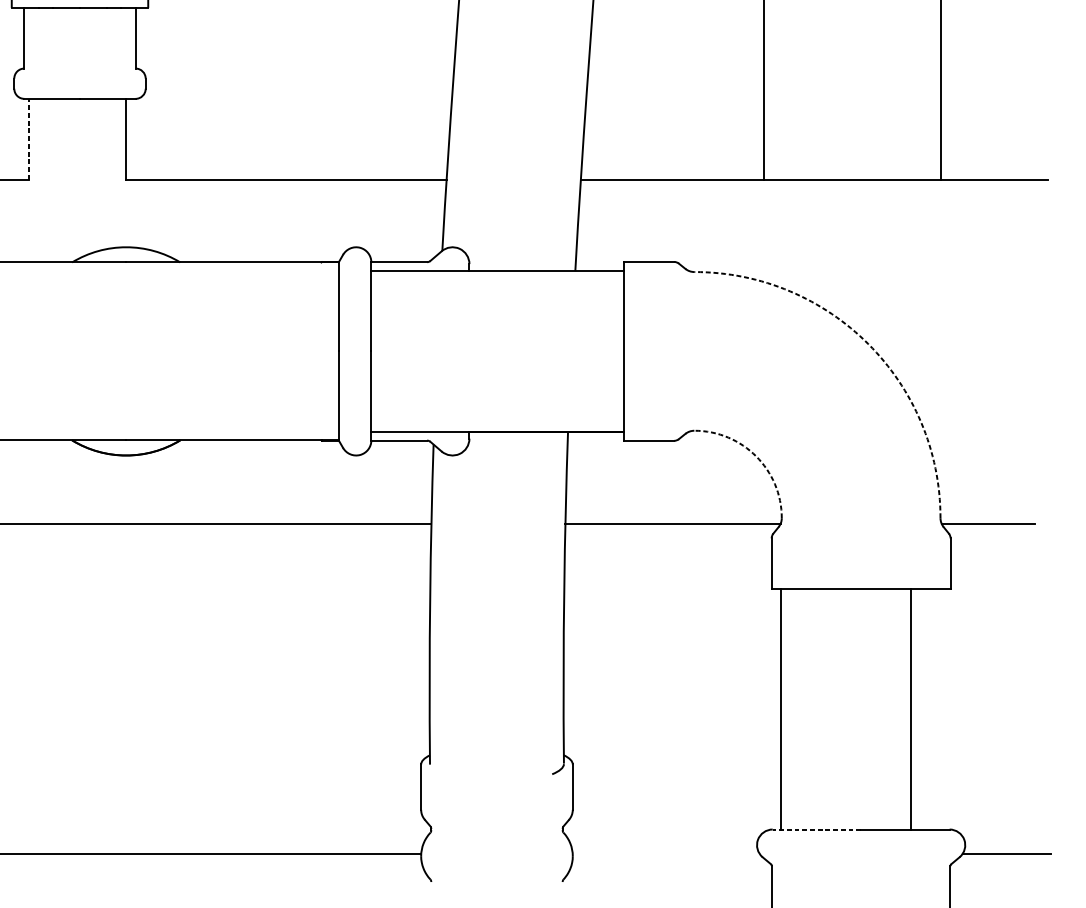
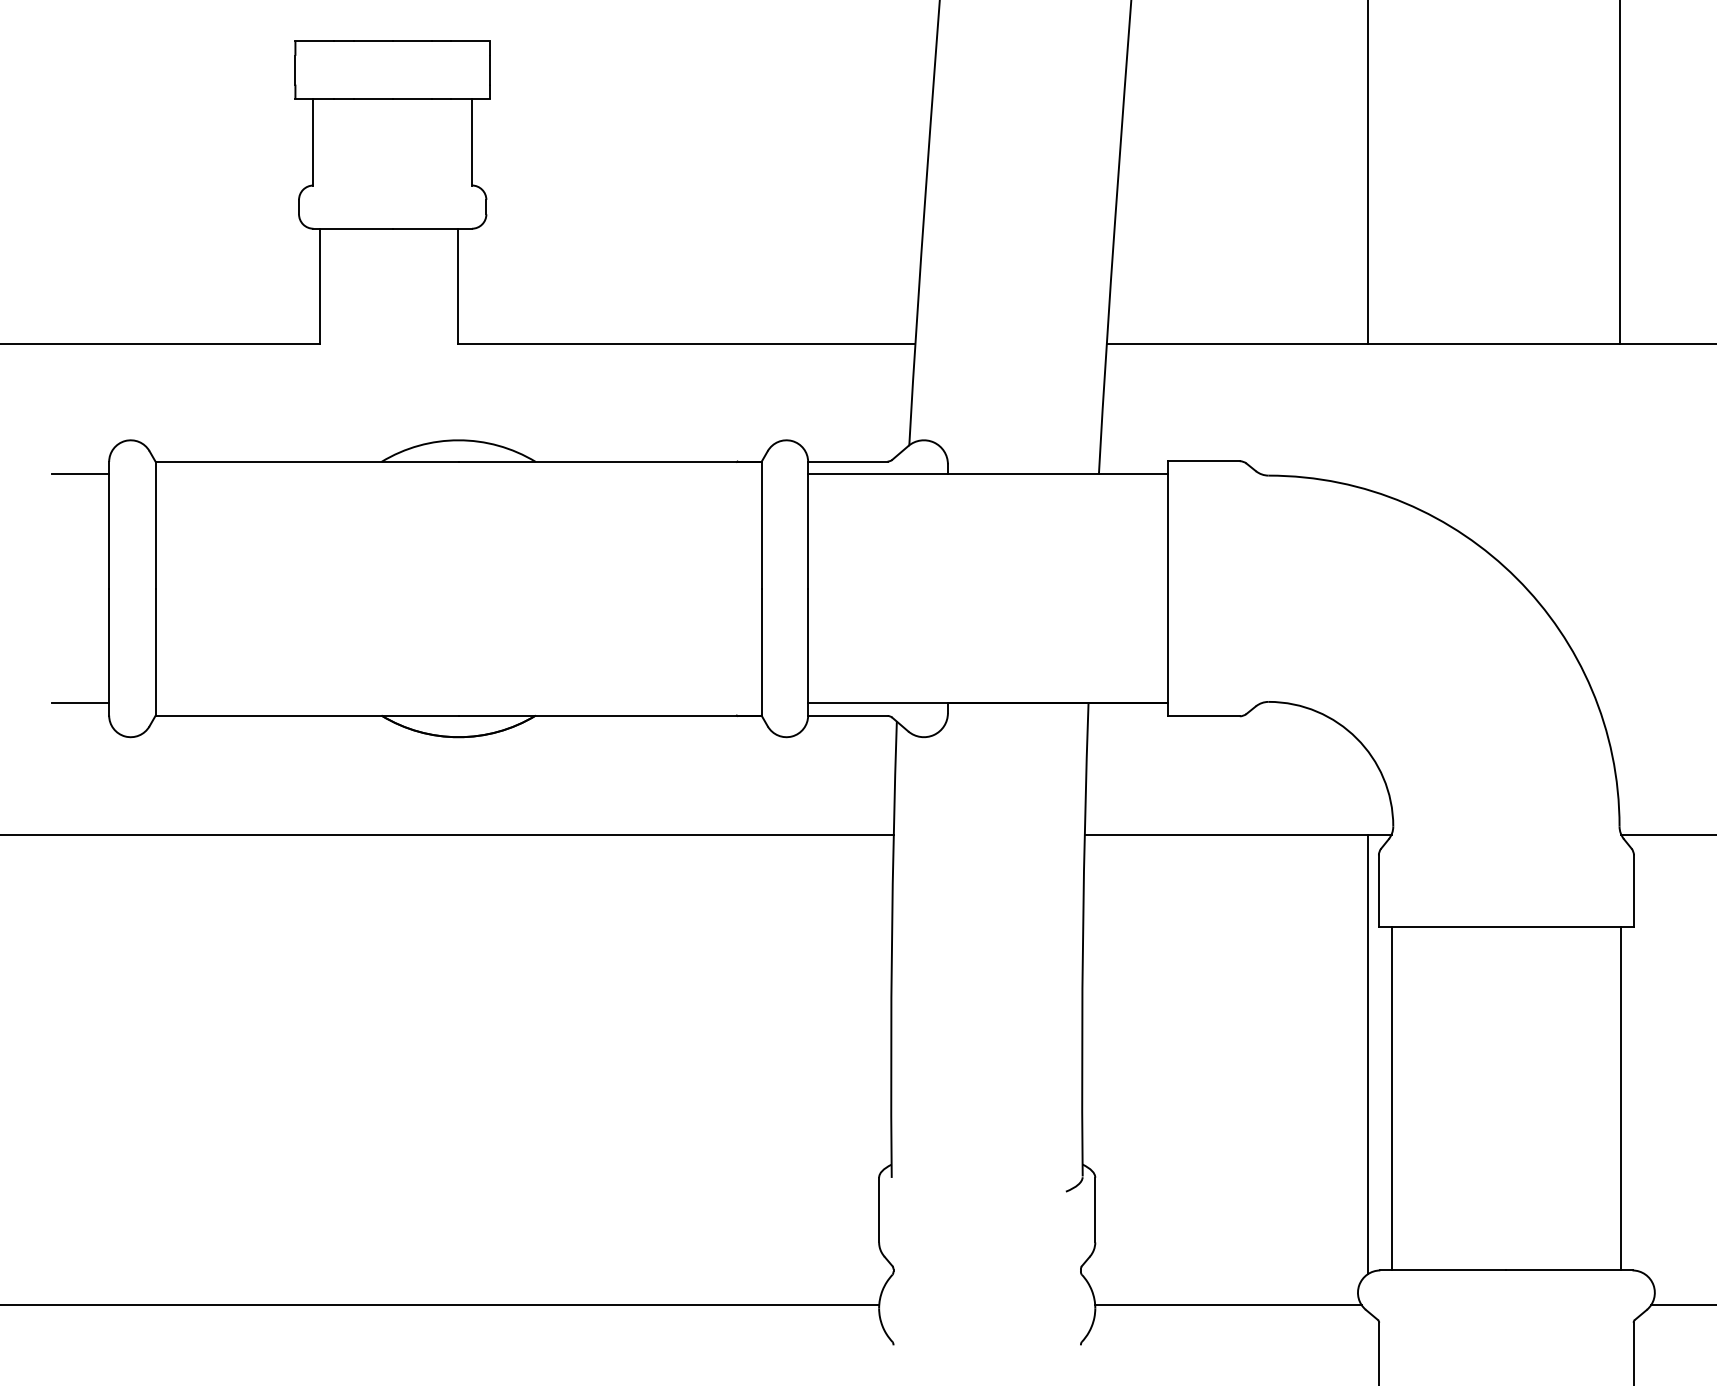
line: (29, 139) -> (320, 286), dashed -> solid
arc: (868, 344) -> (1516, 578), dashed -> solid
arc: (756, 456) -> (1356, 738), dashed -> solid
line: (764, 678) -> (1368, 1054), added
line: (910, 708) -> (1620, 1098), moved
line: (816, 829) -> (1442, 1270), dashed -> solid
line: (666, 854) -> (1228, 1305), added

